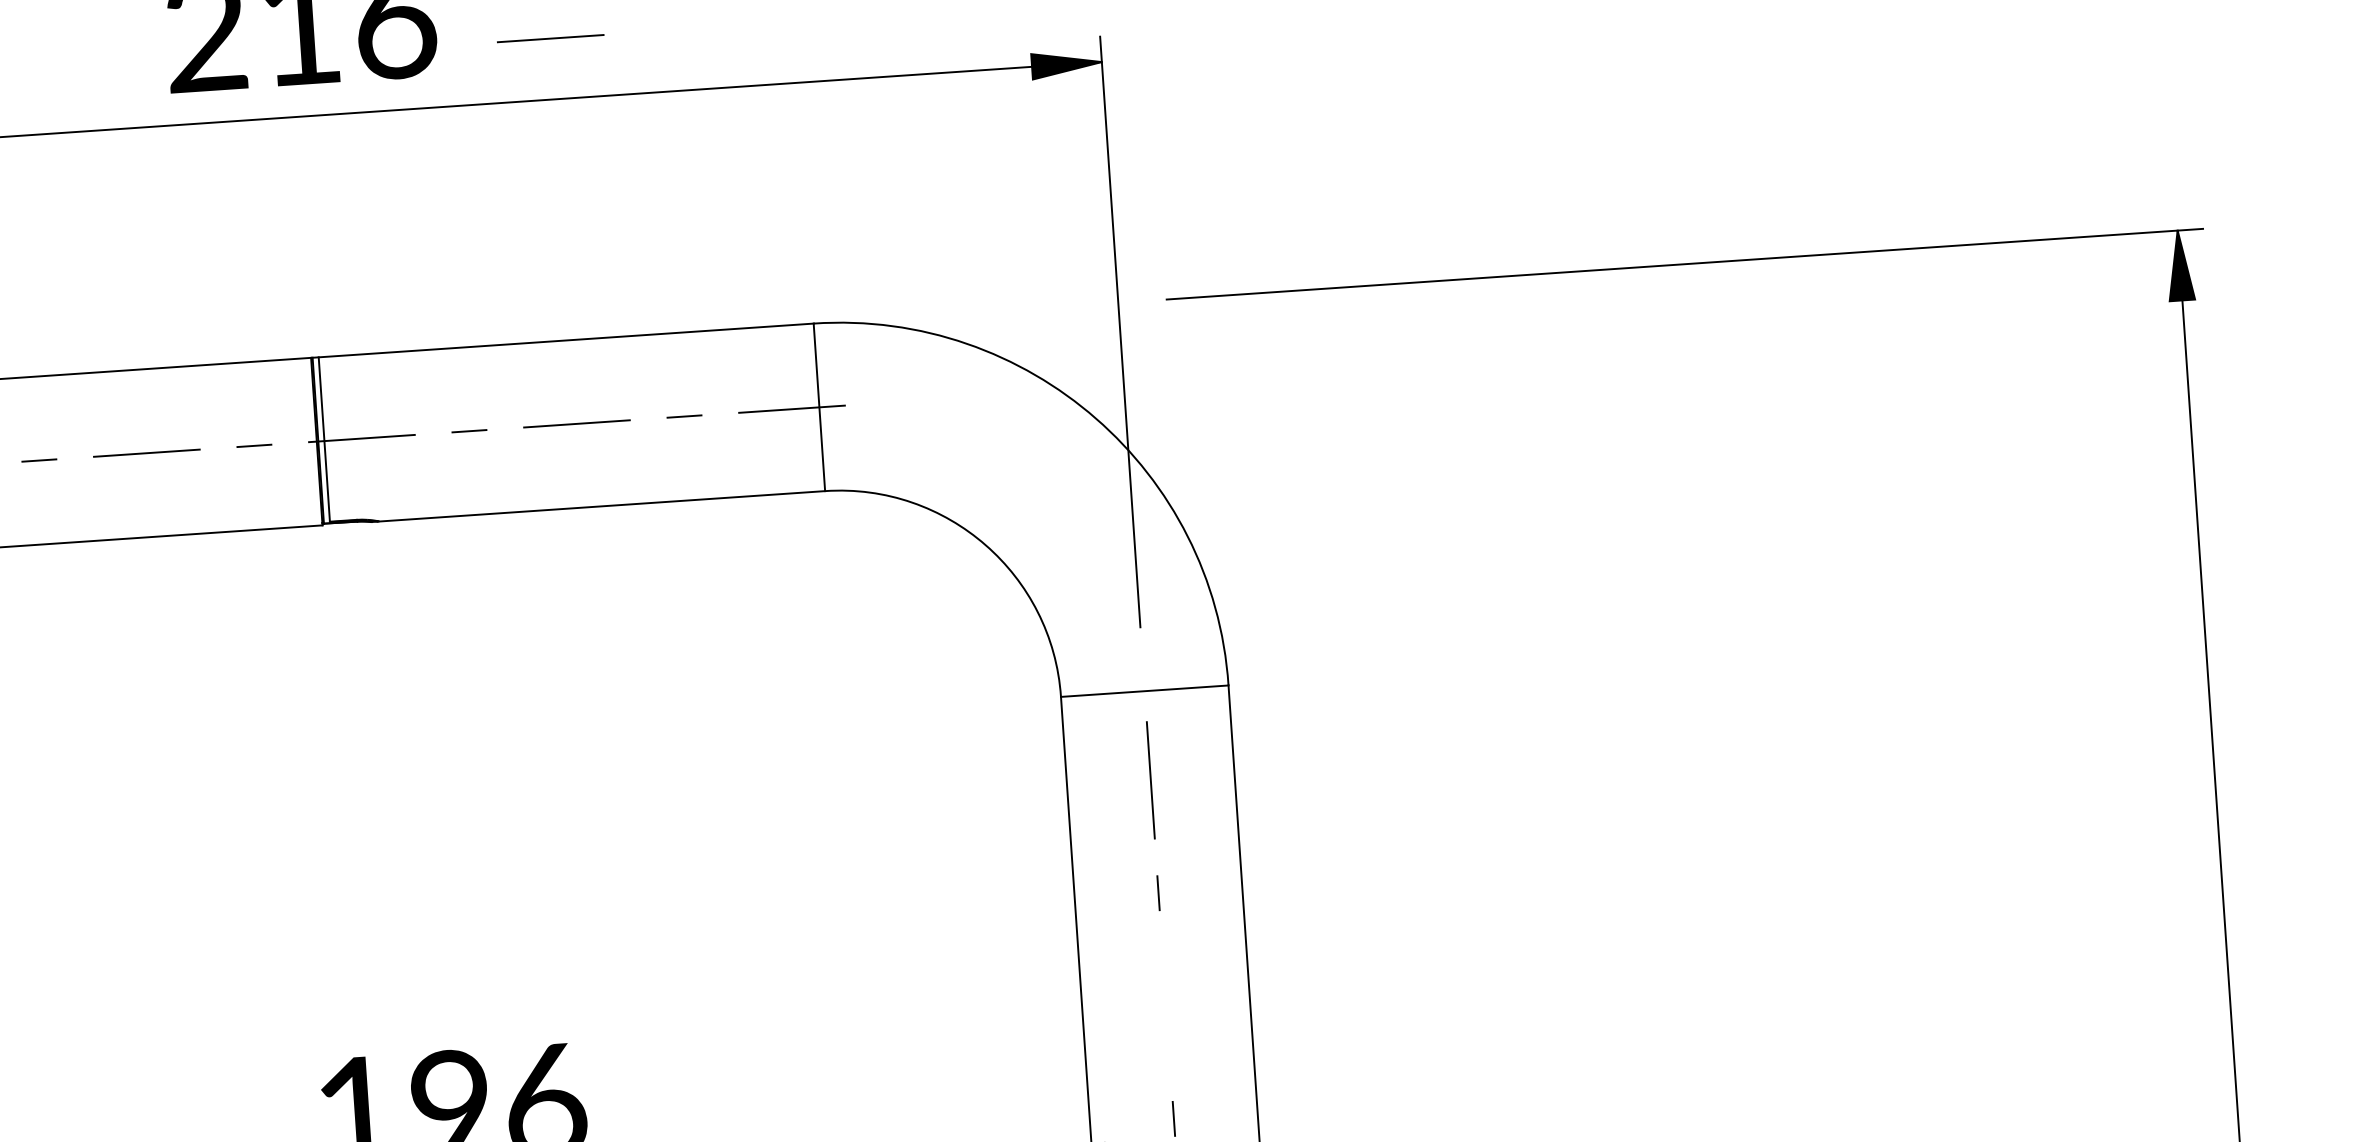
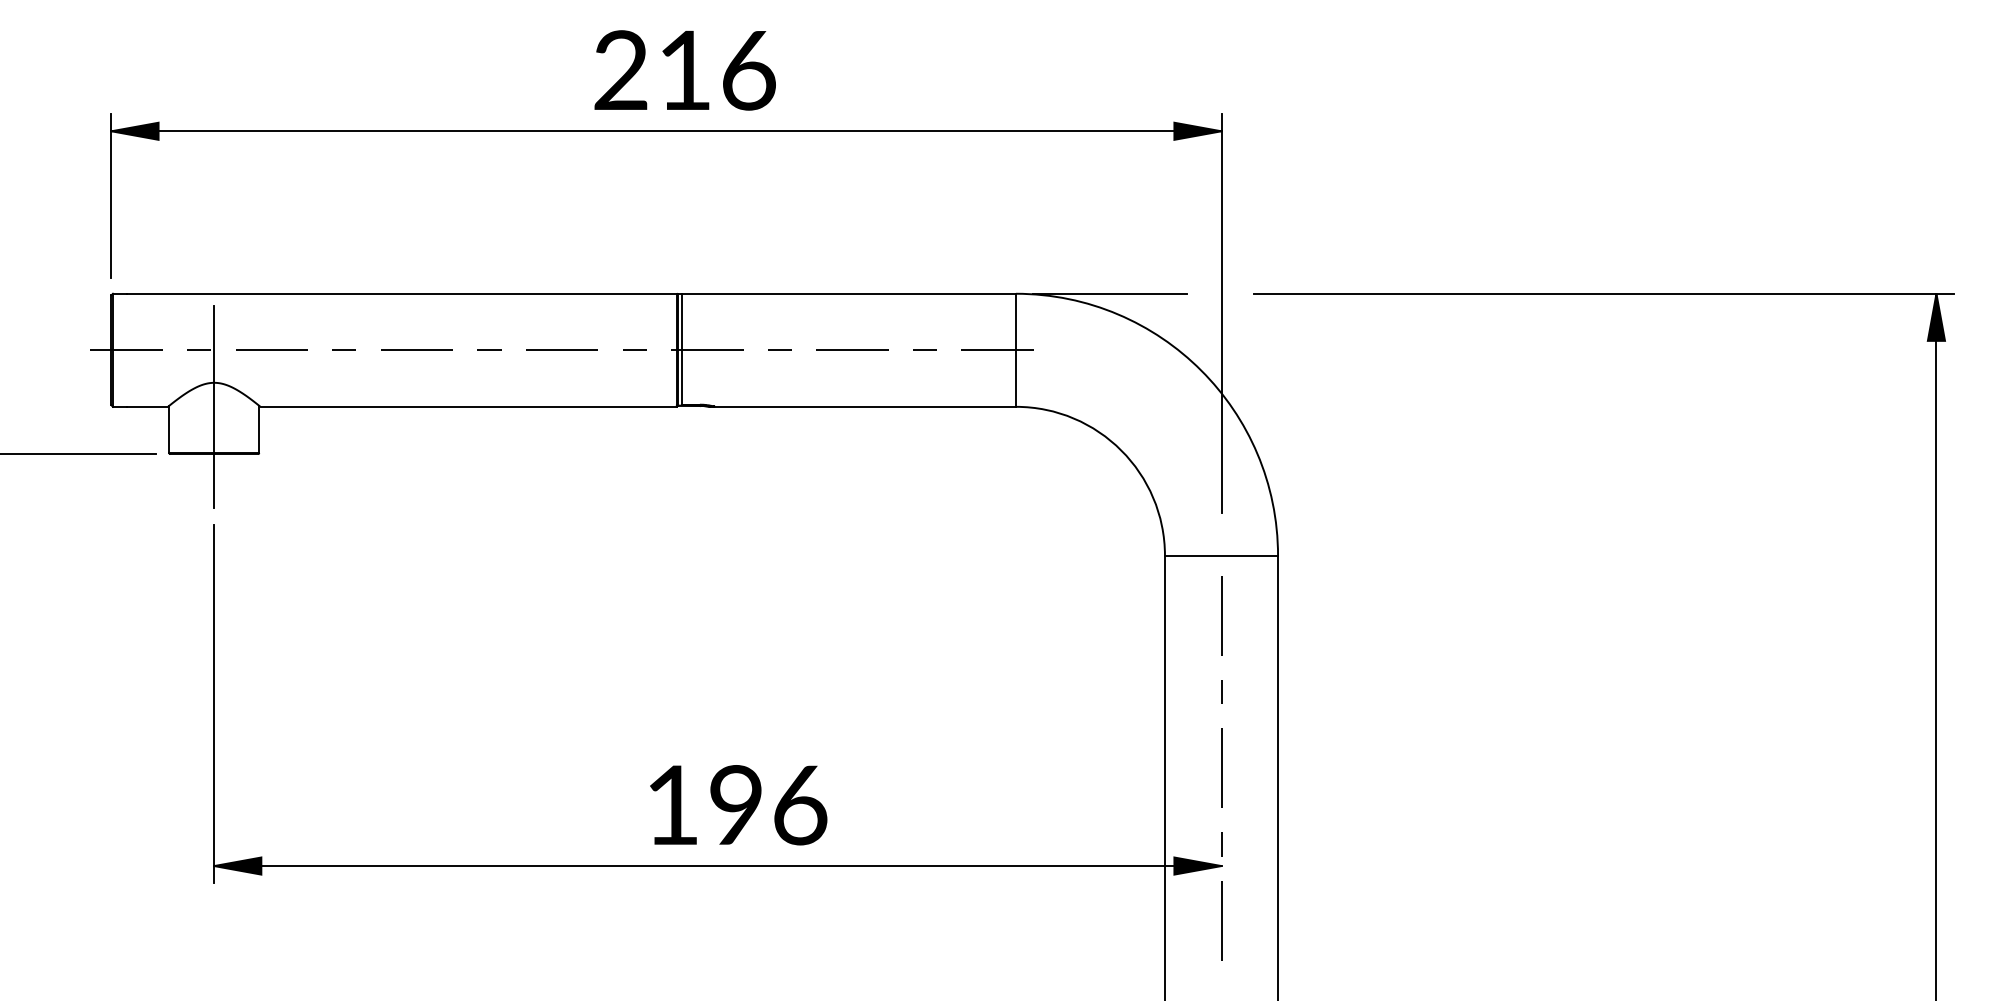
line: (550, 37) -> (852, 89), removed
line: (953, 313) -> (1110, 293), added
line: (1166, 1004) -> (1221, 767), added

